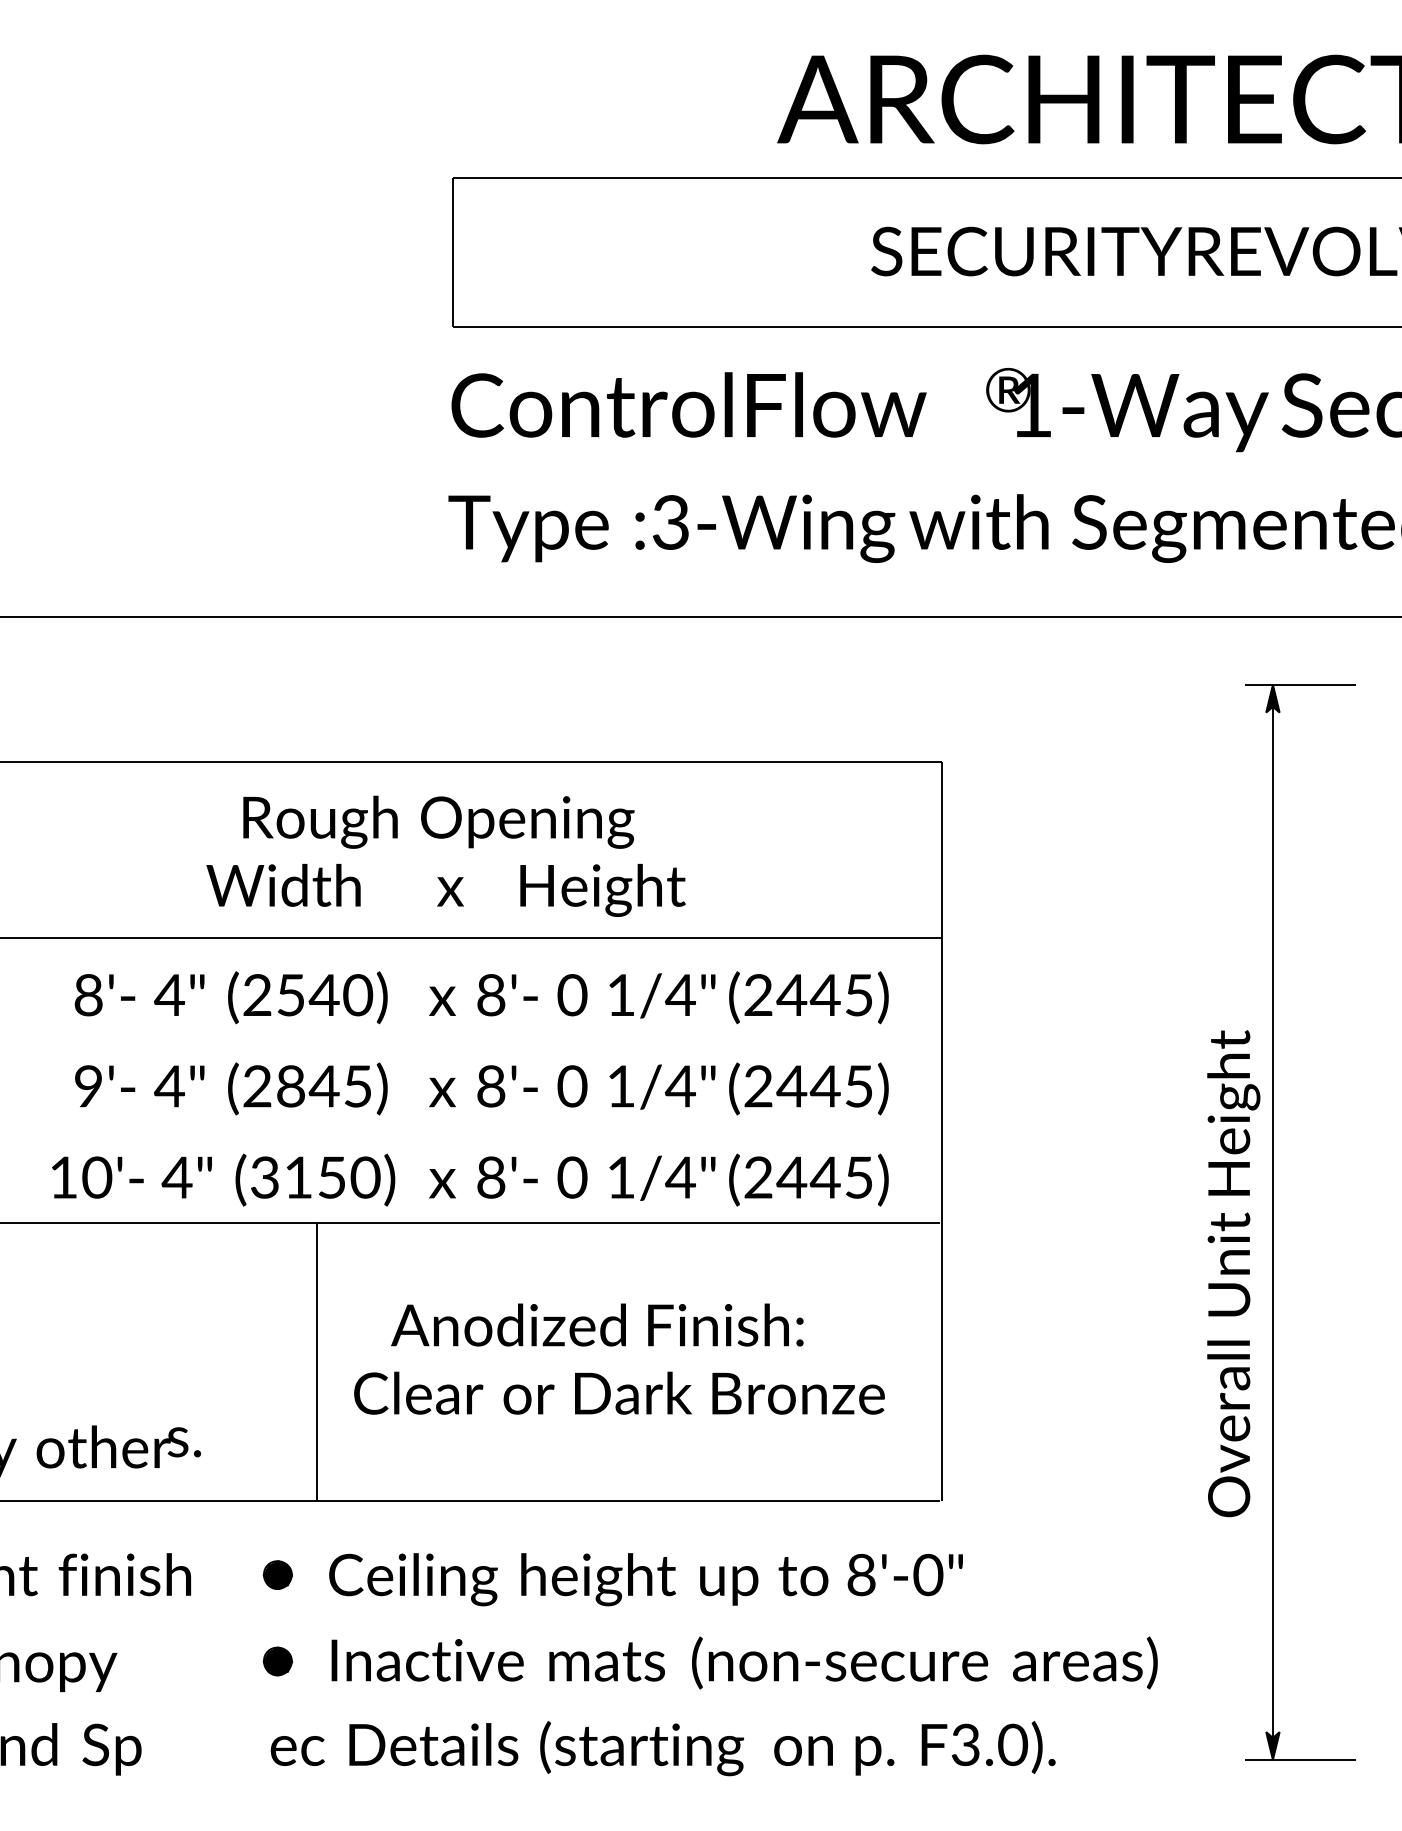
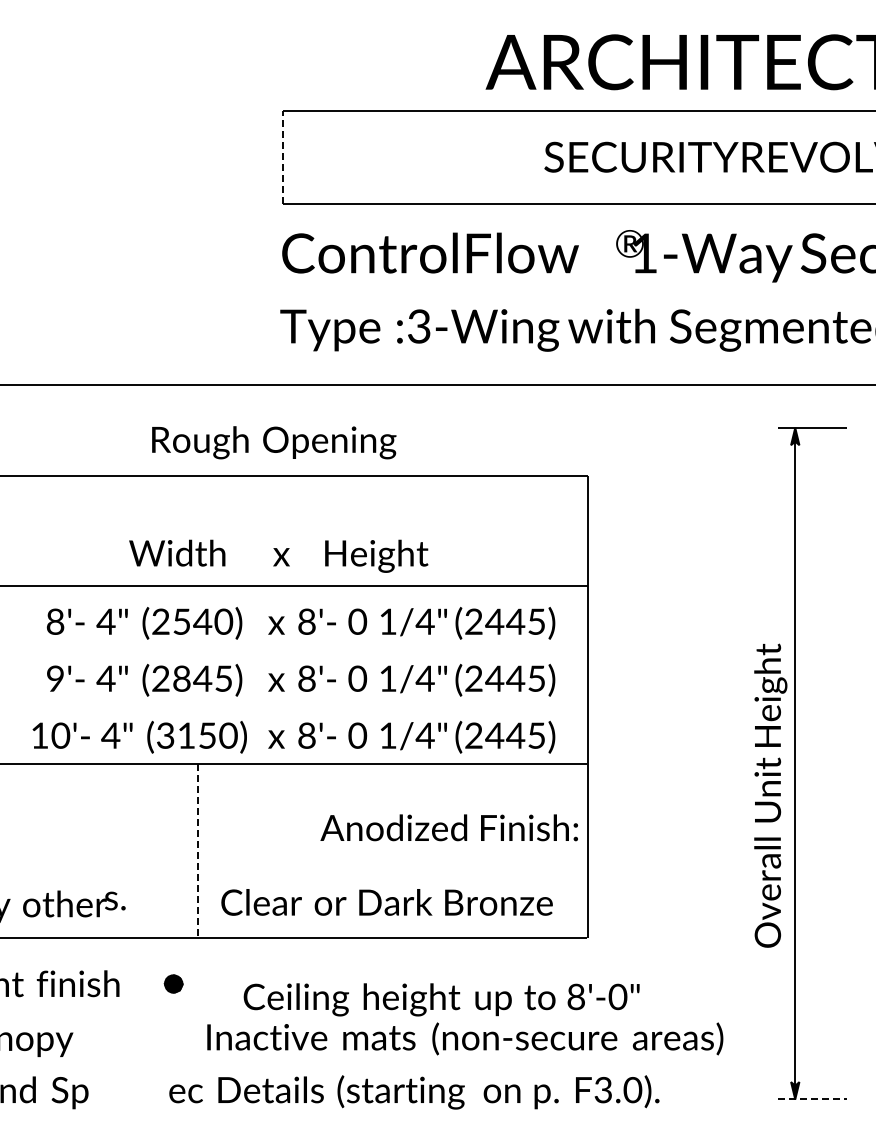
line: (453, 251) -> (283, 157), solid -> dashed
text: (439, 821) -> (274, 442), moved
text: (596, 1324) -> (448, 827), moved
line: (317, 1361) -> (198, 850), solid -> dashed
text: (618, 1393) -> (386, 902), moved
text: (645, 1579) -> (441, 999), moved
part: (277, 1660) -> (173, 1037), removed
line: (1300, 1759) -> (812, 1099), solid -> dashed

